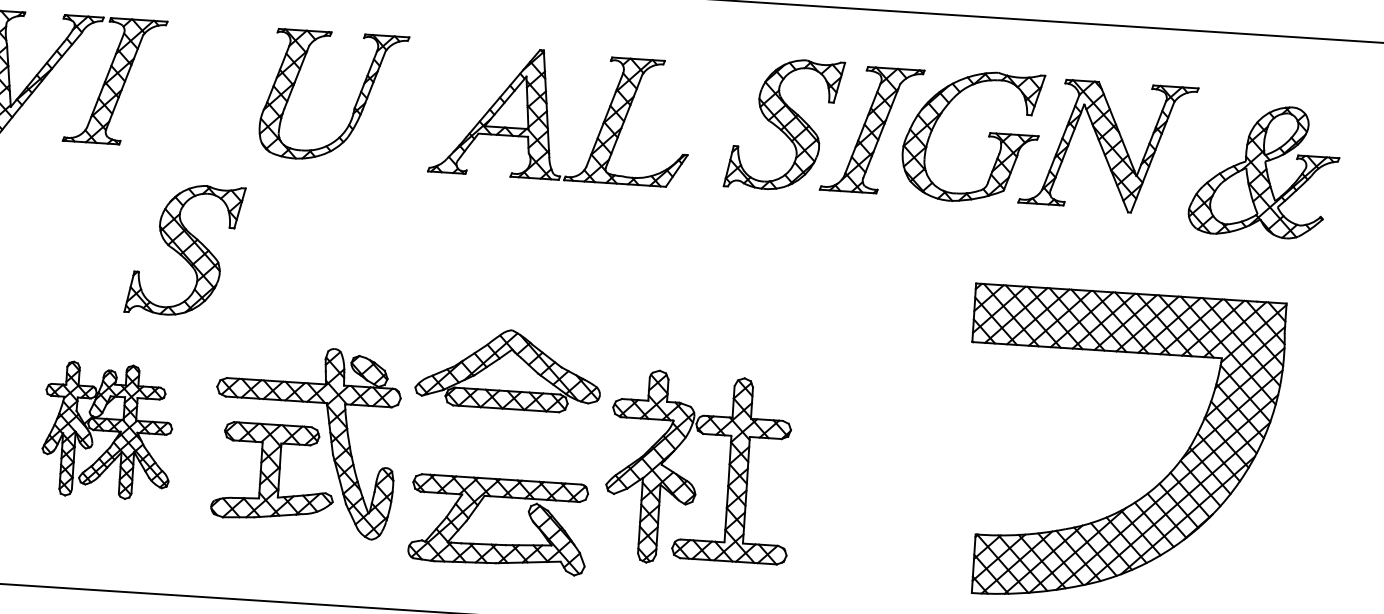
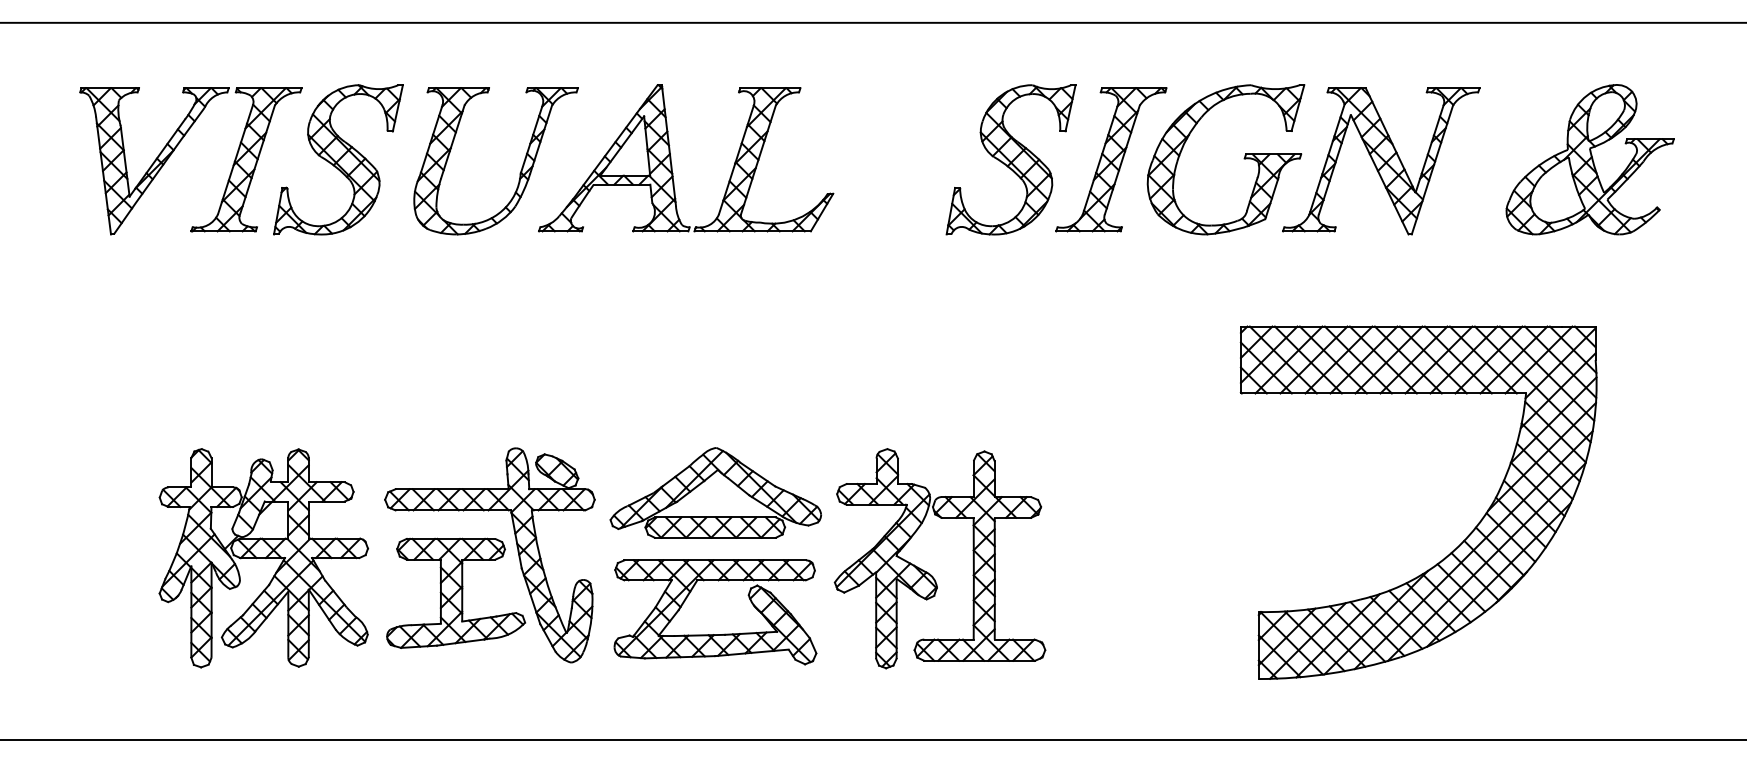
part: (548, 115) -> (671, 158), moved
part: (1264, 171) -> (1589, 159), moved
part: (185, 249) -> (338, 159), moved
part: (508, 369) -> (715, 492), moved
part: (107, 431) -> (263, 558), size x1.43
part: (497, 544) -> (715, 634), moved

